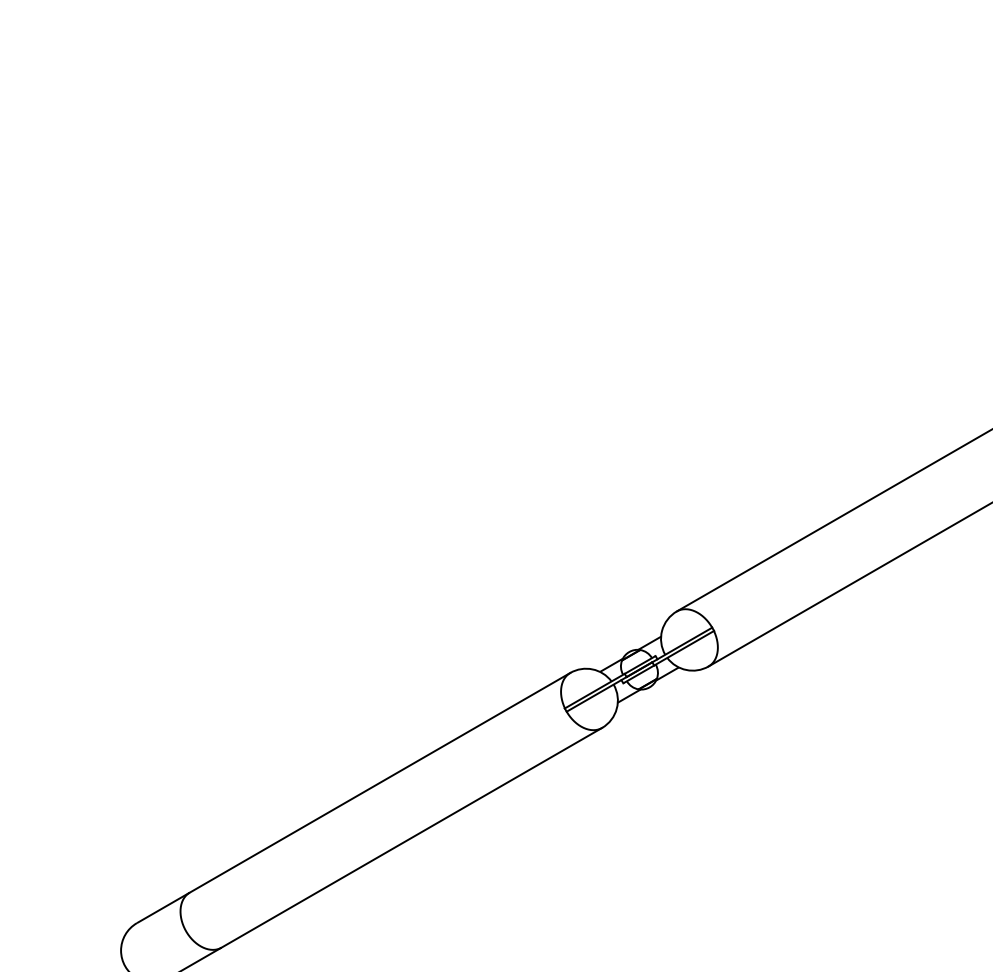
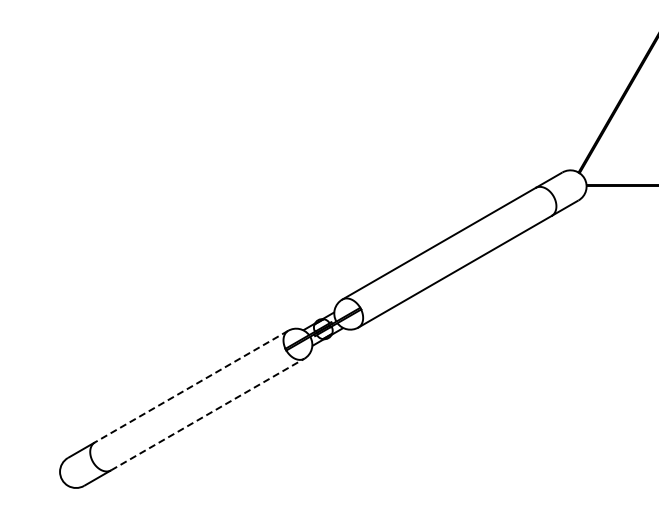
line: (379, 782) -> (191, 386), solid -> dashed
line: (411, 837) -> (207, 414), solid -> dashed

